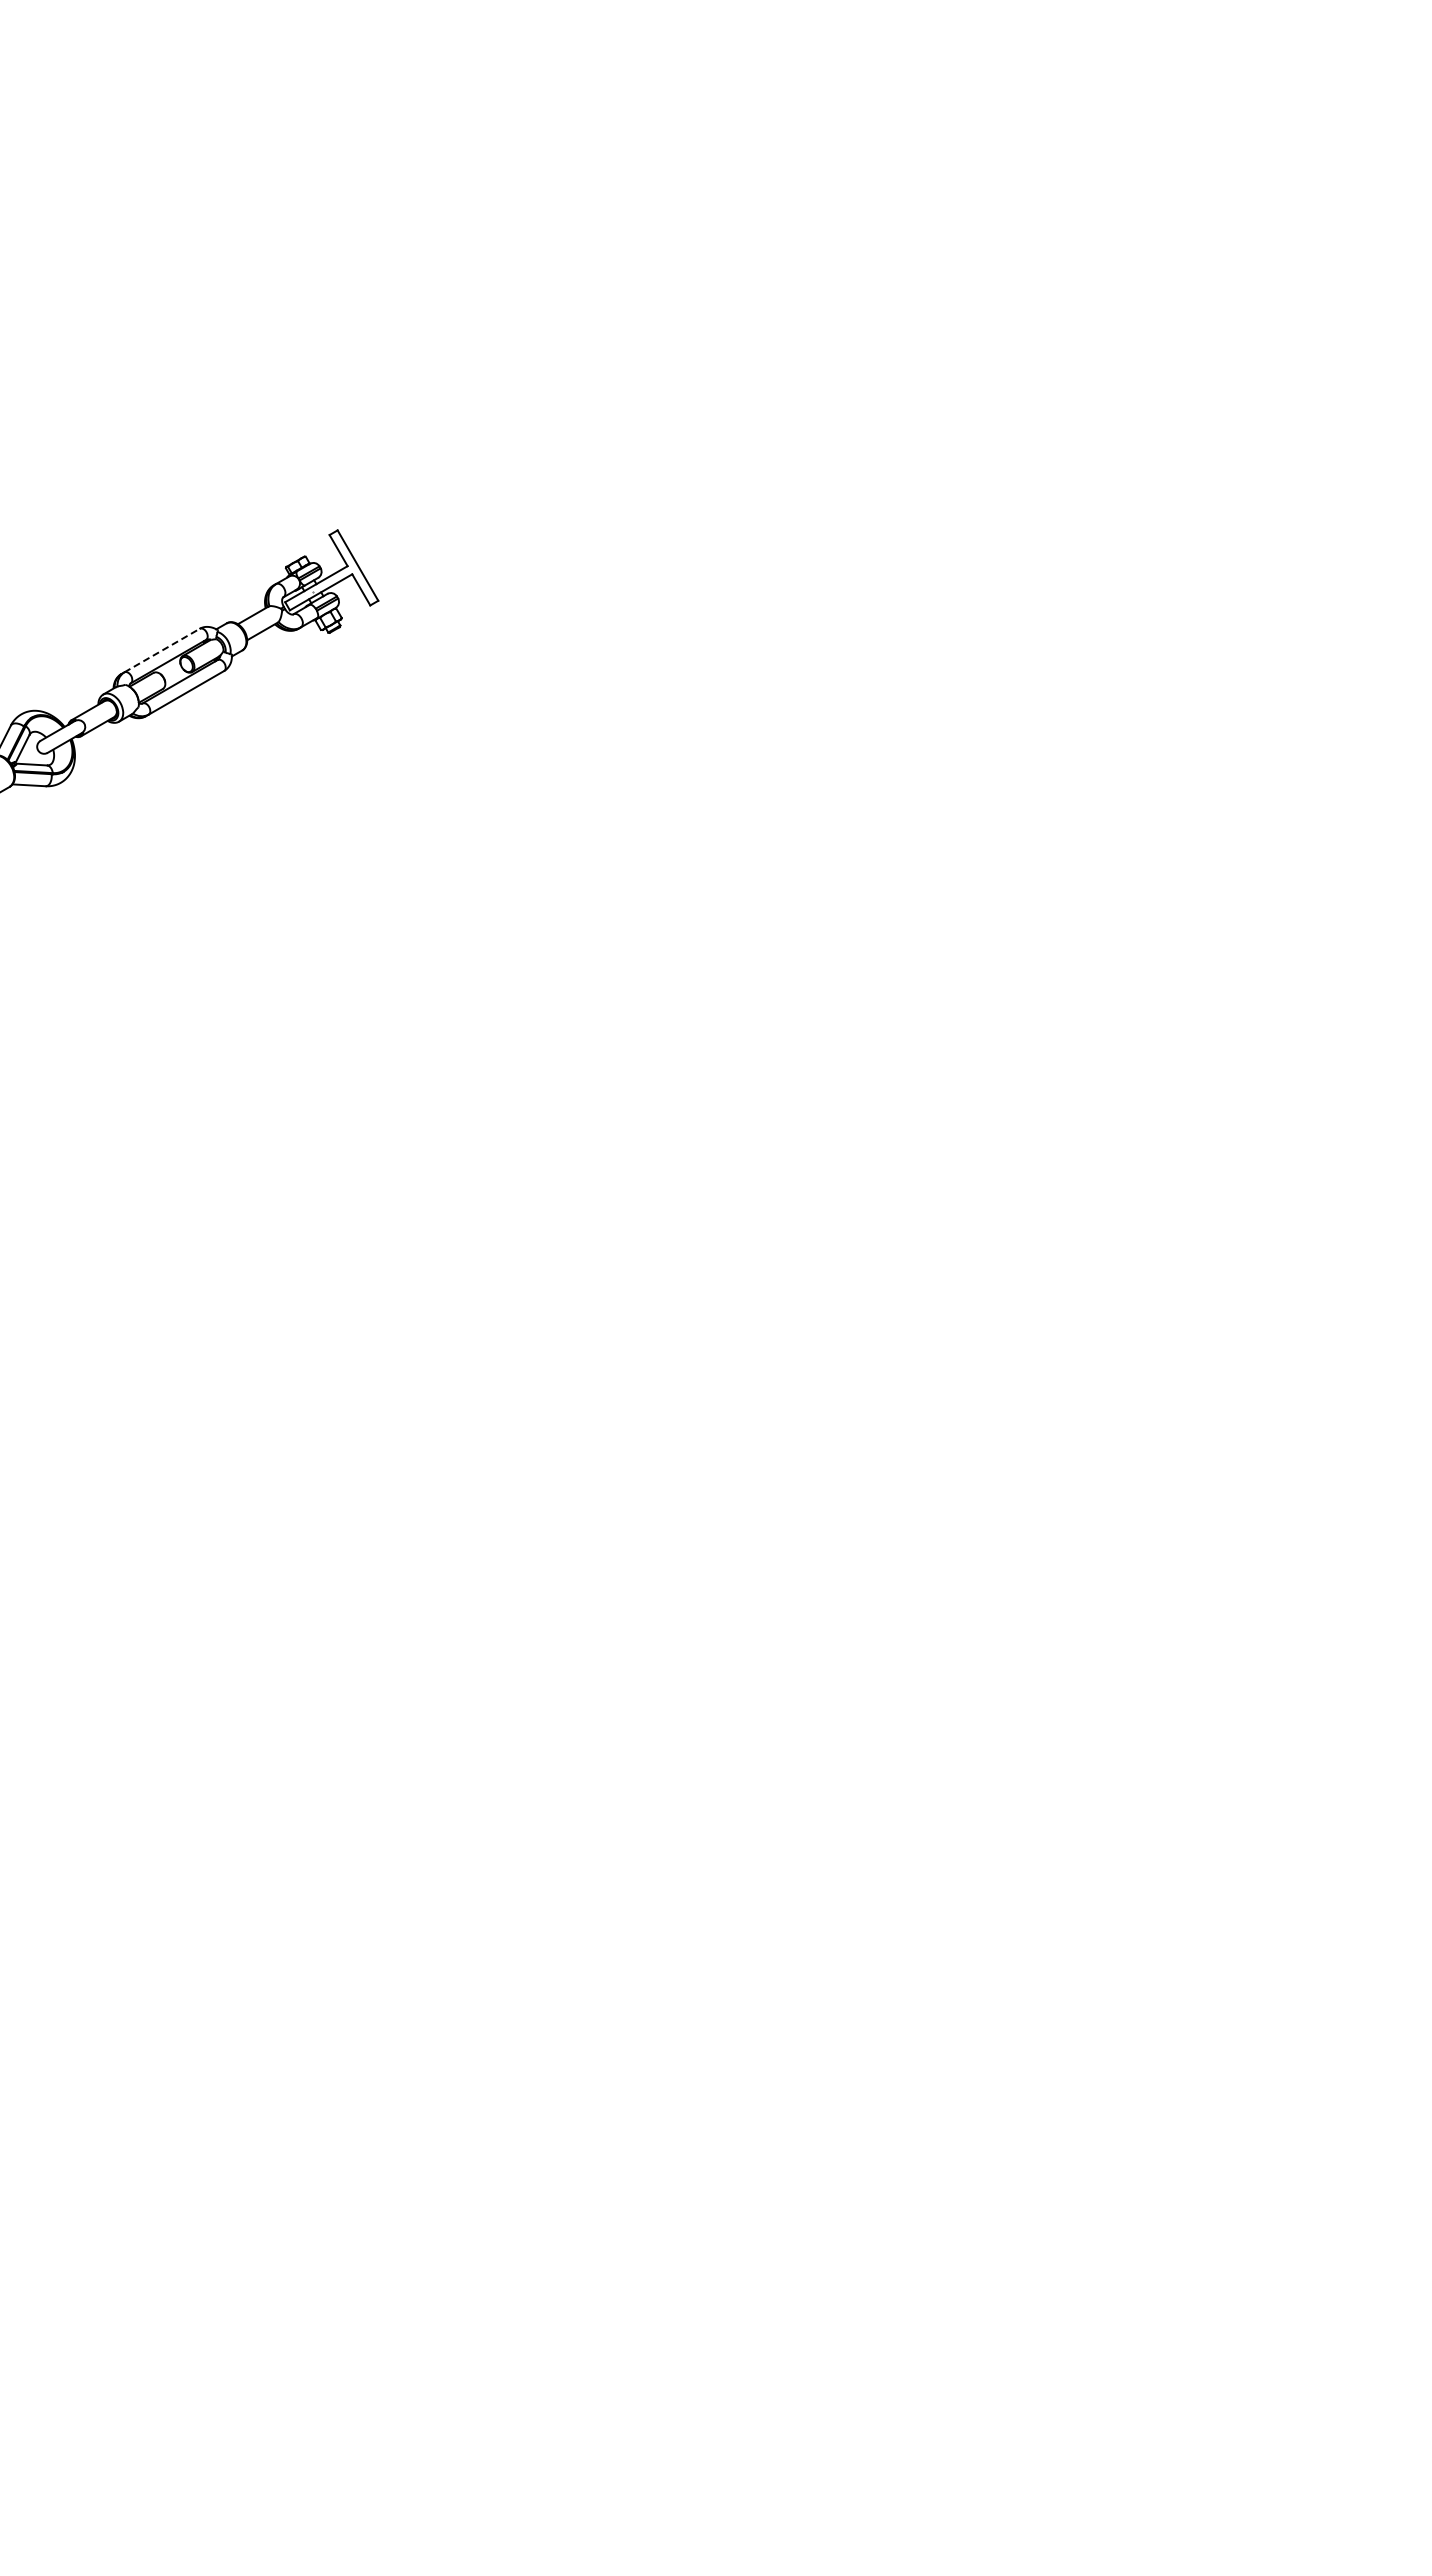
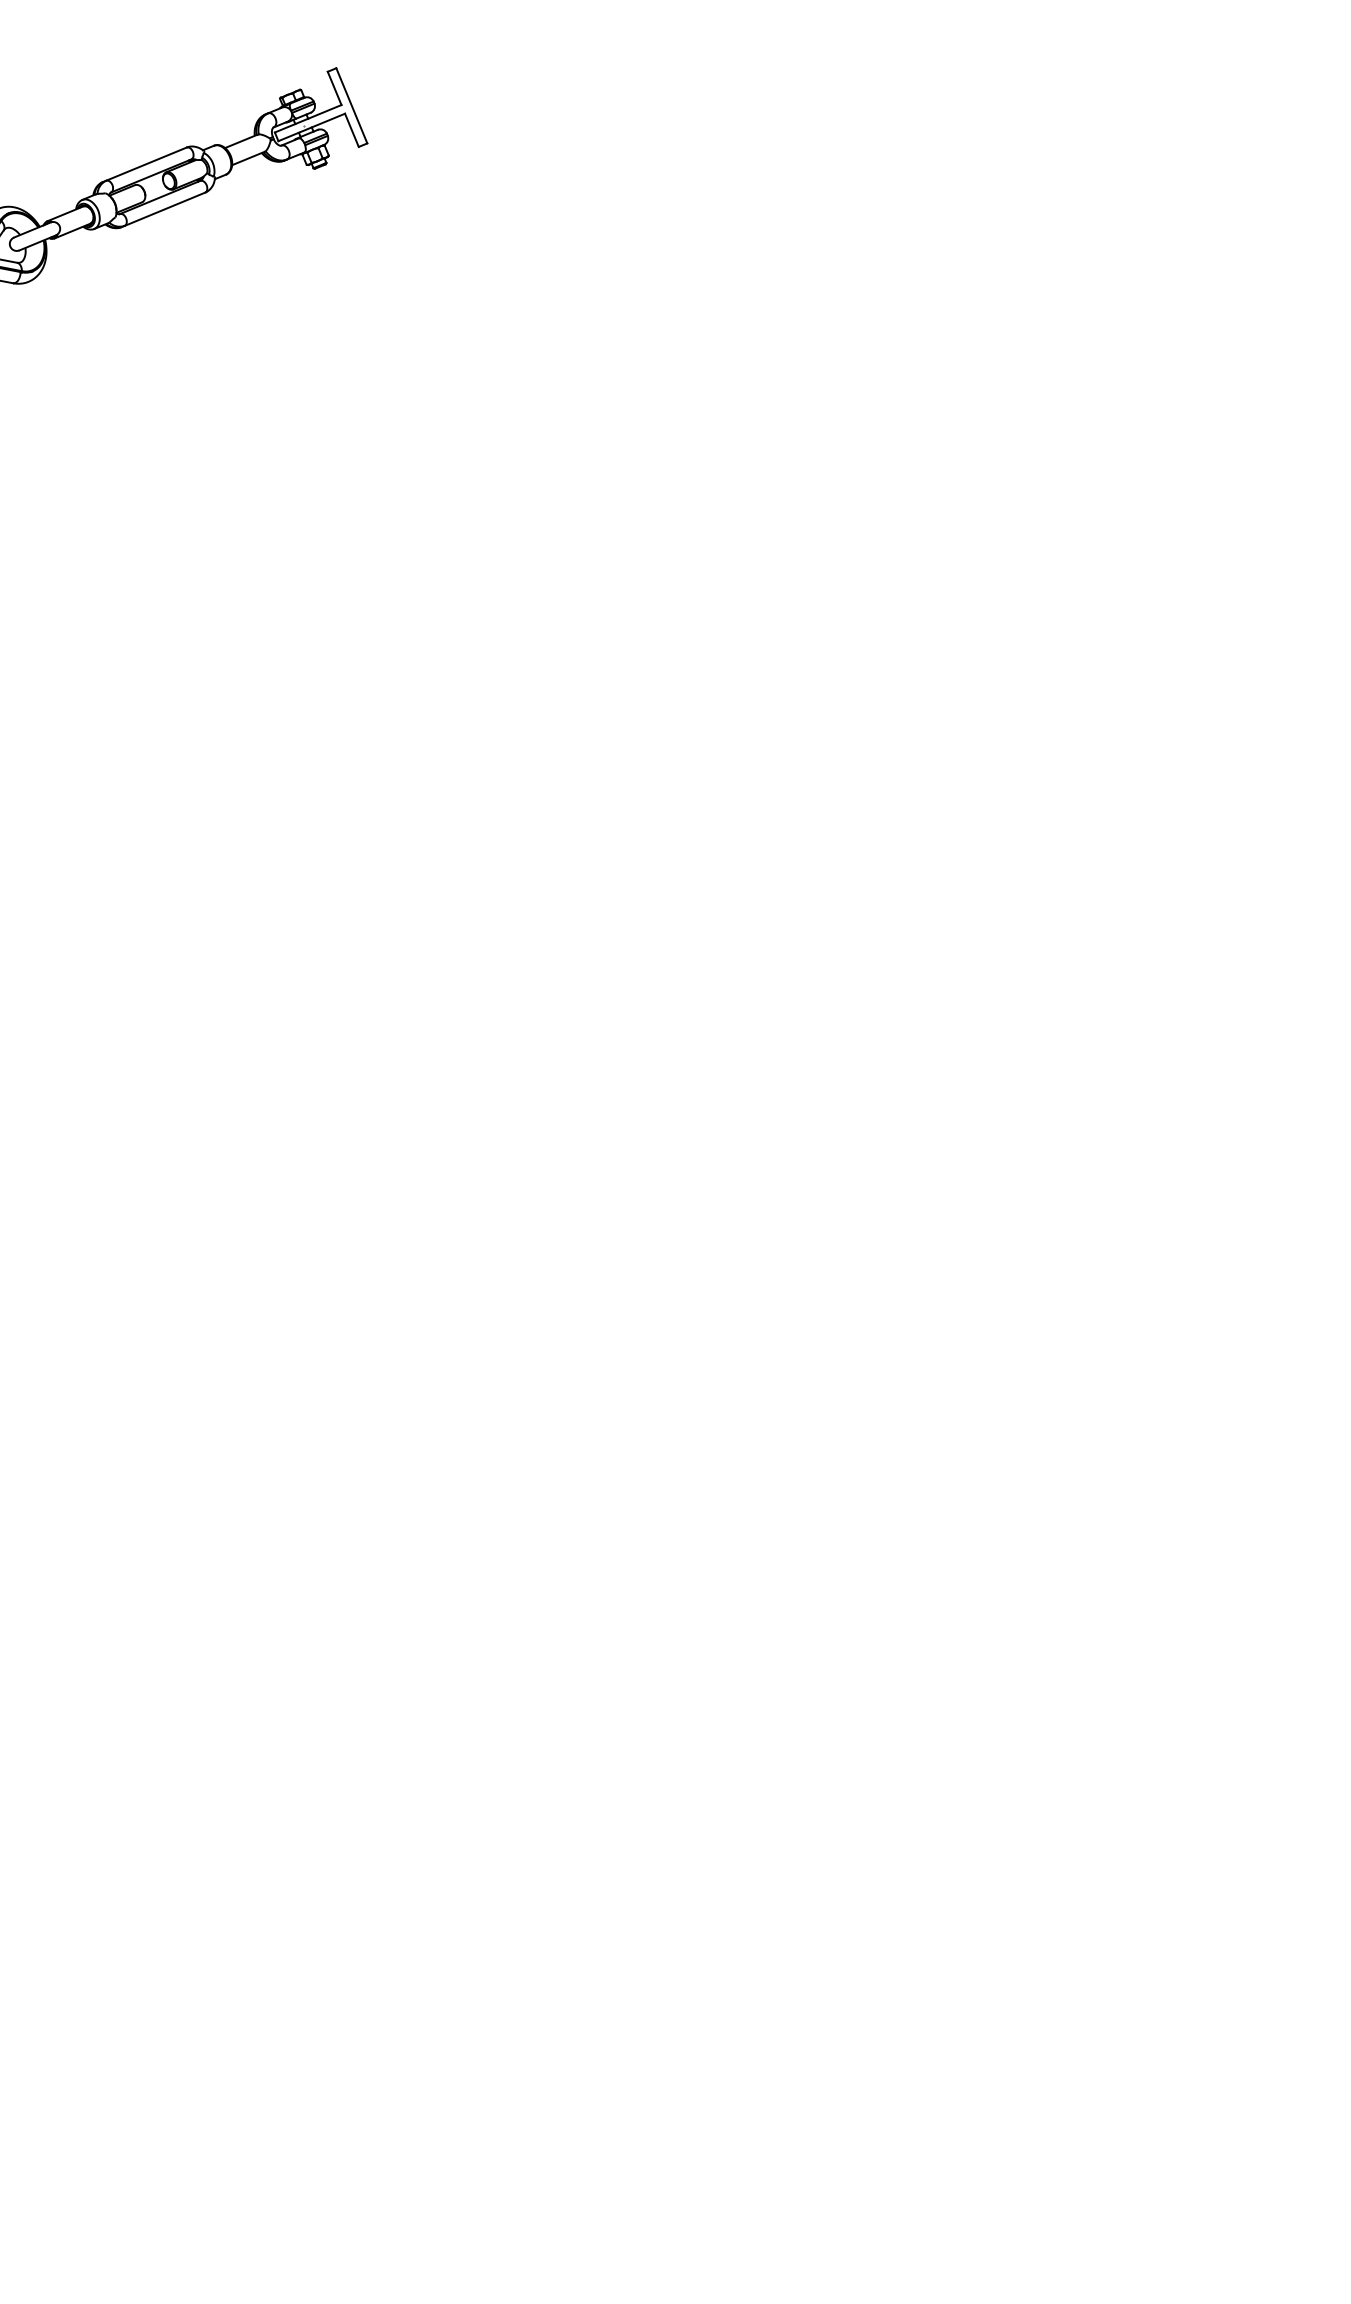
line: (162, 650) -> (146, 164), dashed -> solid

